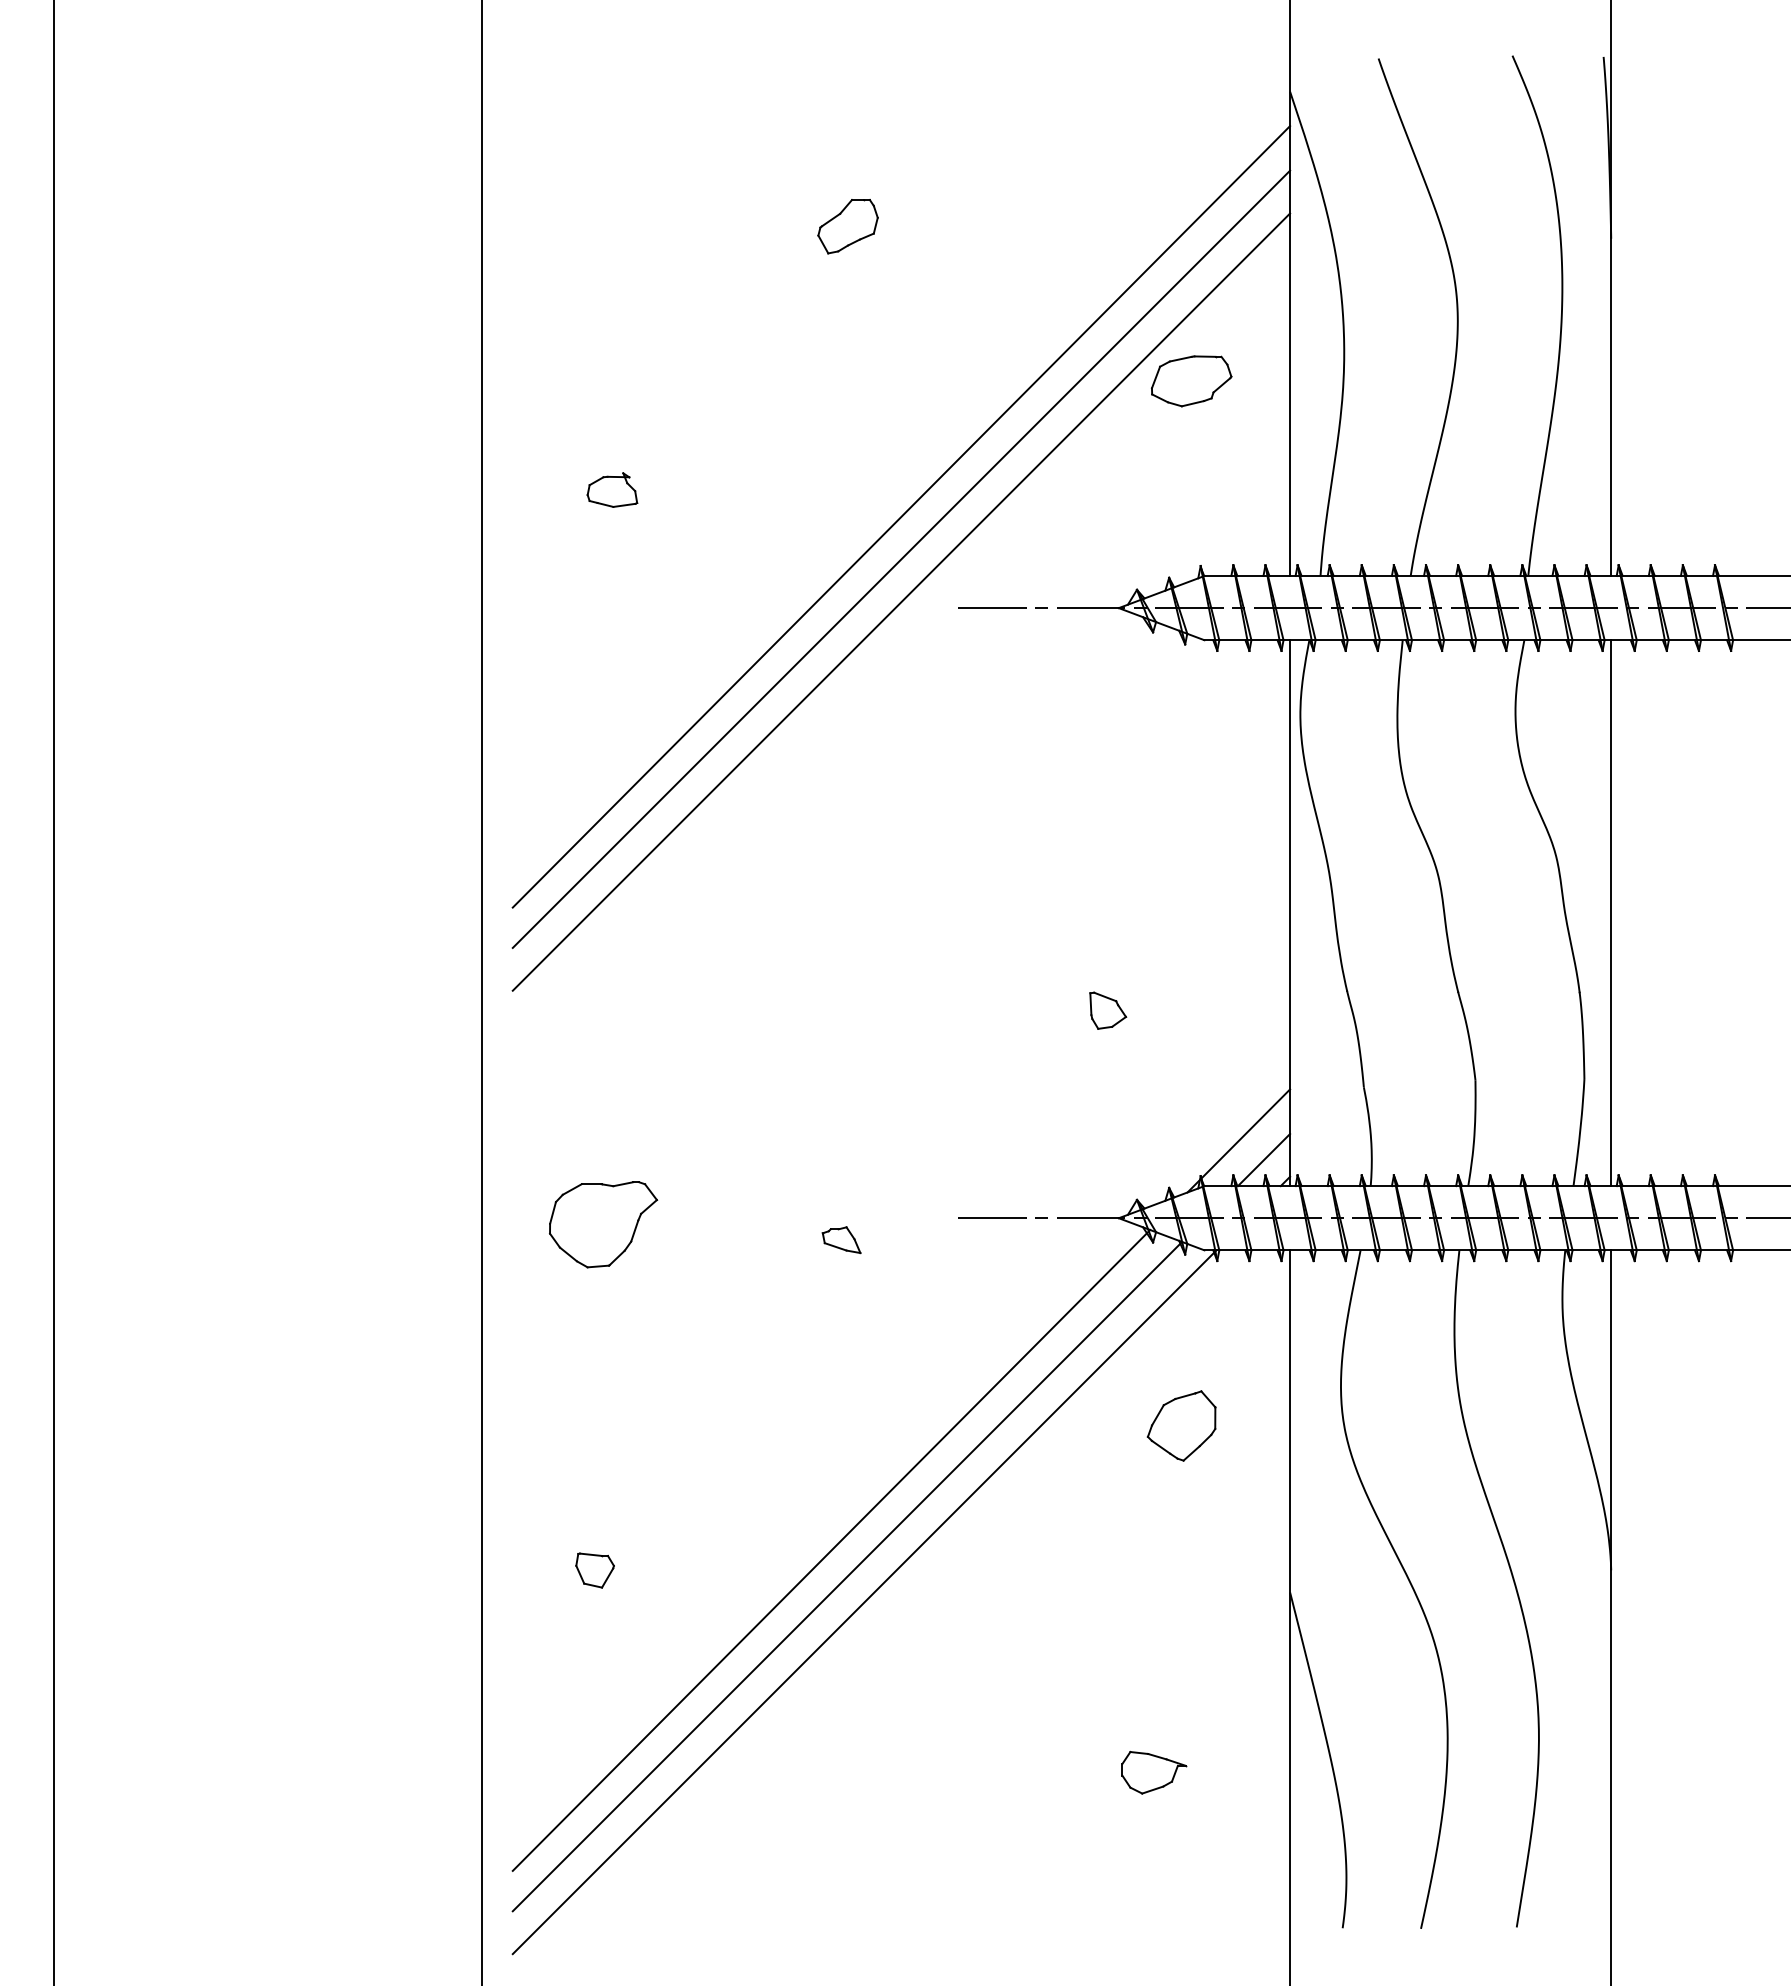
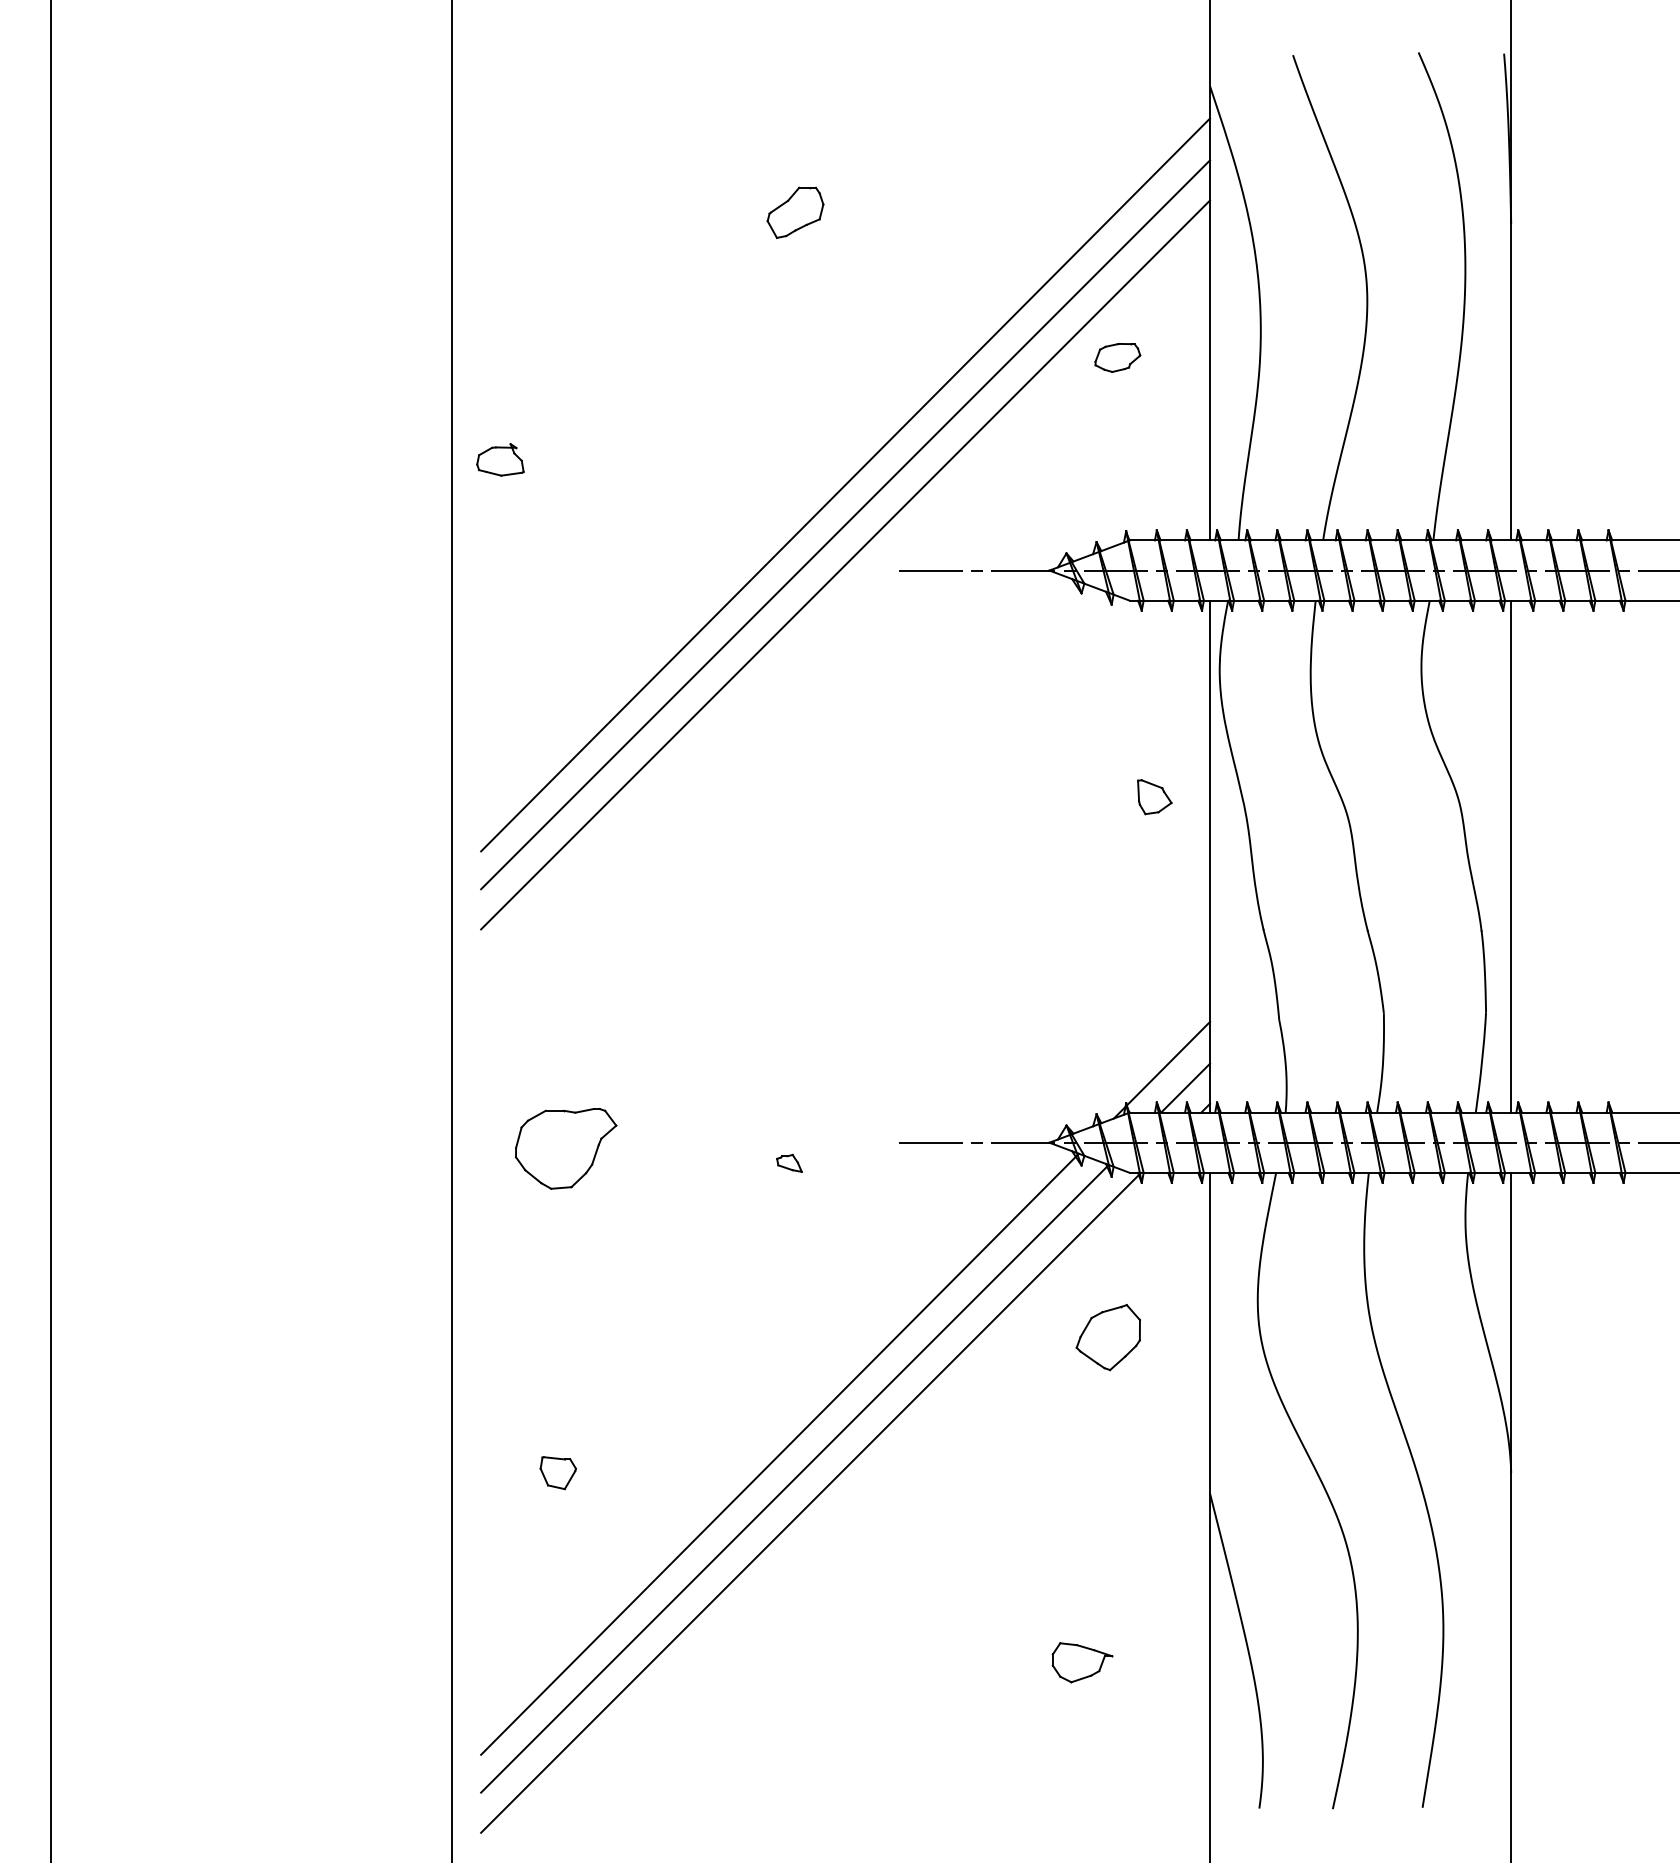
part: (1191, 381) -> (1117, 358), size x0.6
part: (612, 489) -> (500, 459), moved
part: (1108, 1010) -> (1155, 796), moved
part: (841, 1240) -> (789, 1163), size x0.7

